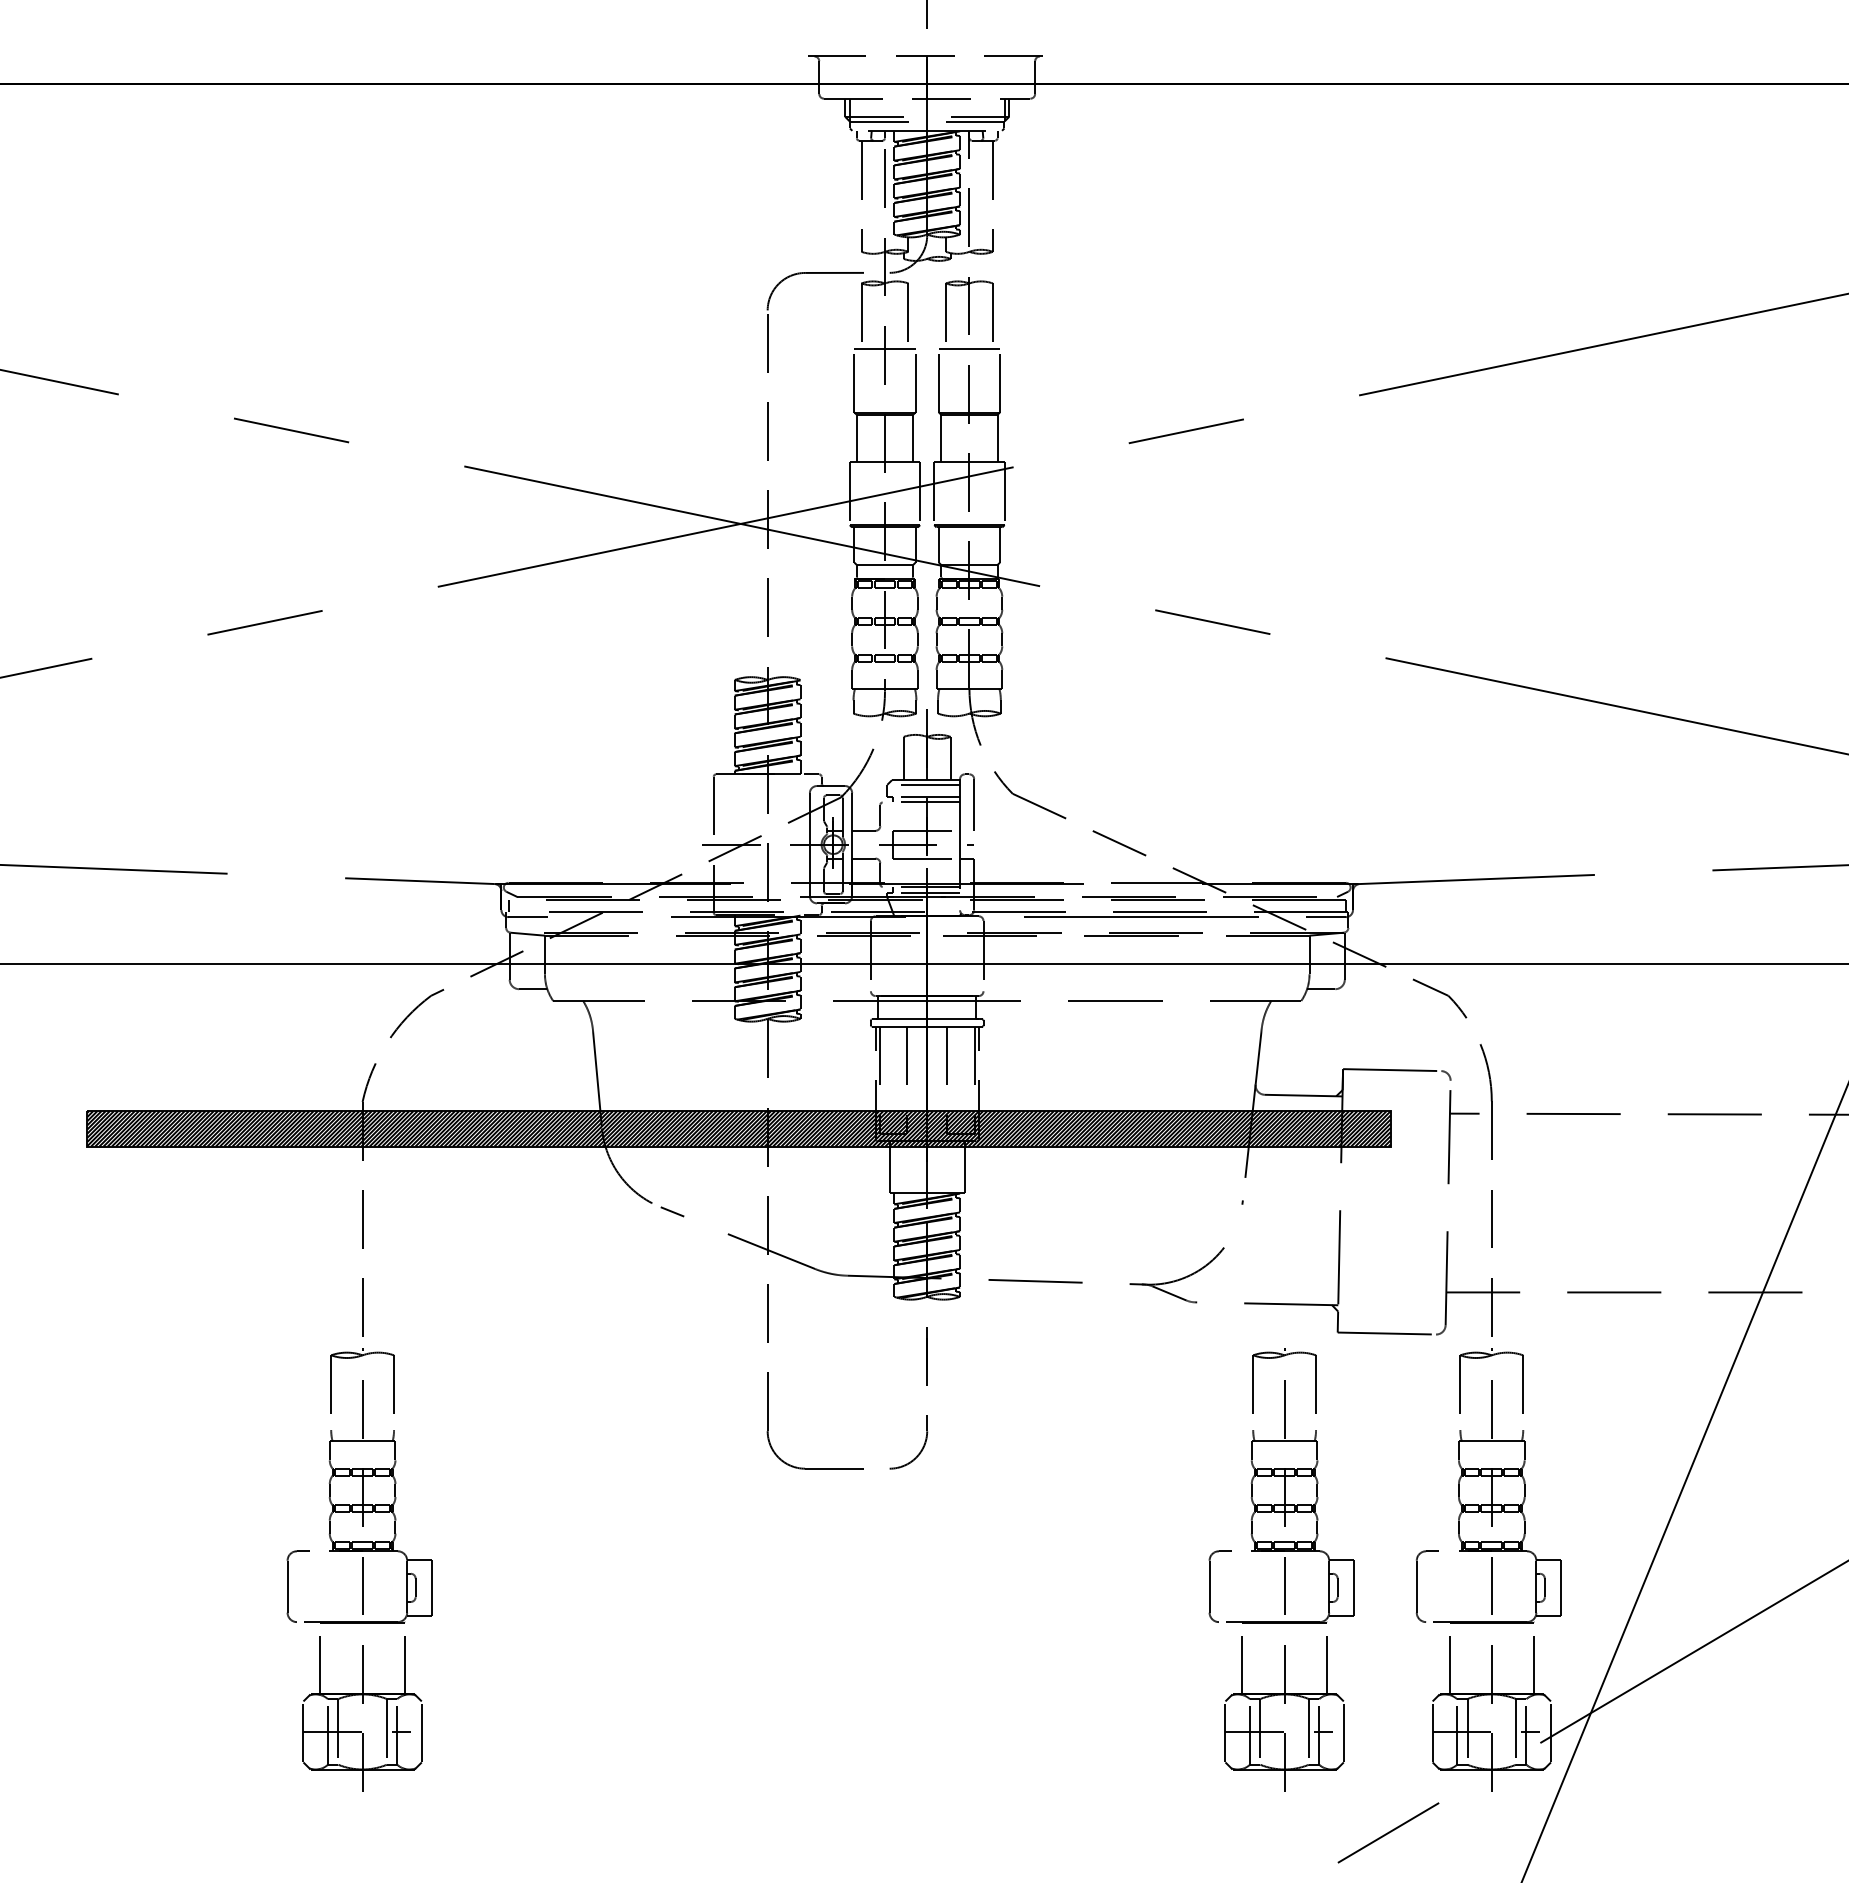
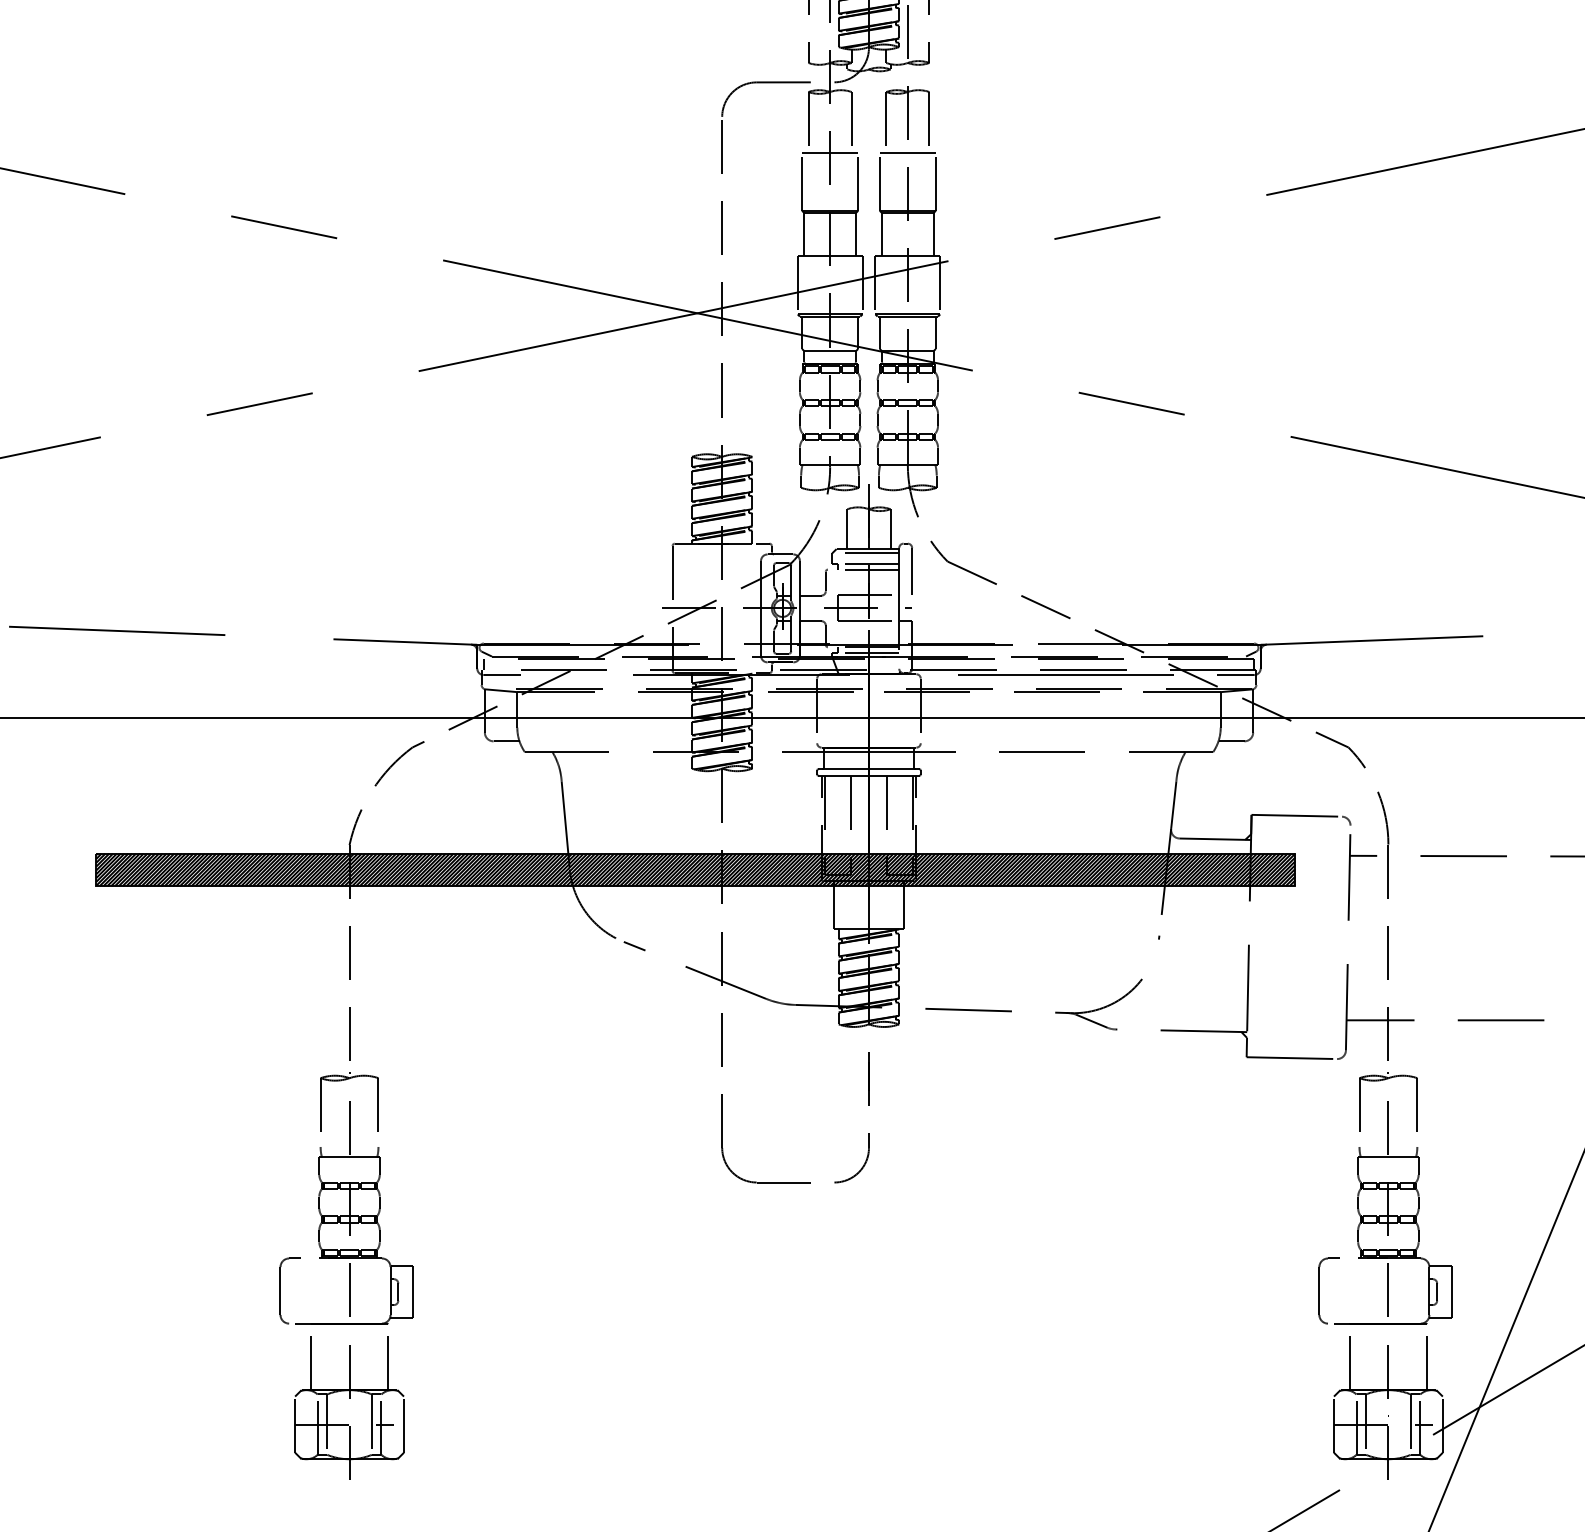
part: (1281, 1569) -> (1194, 1275), removed

